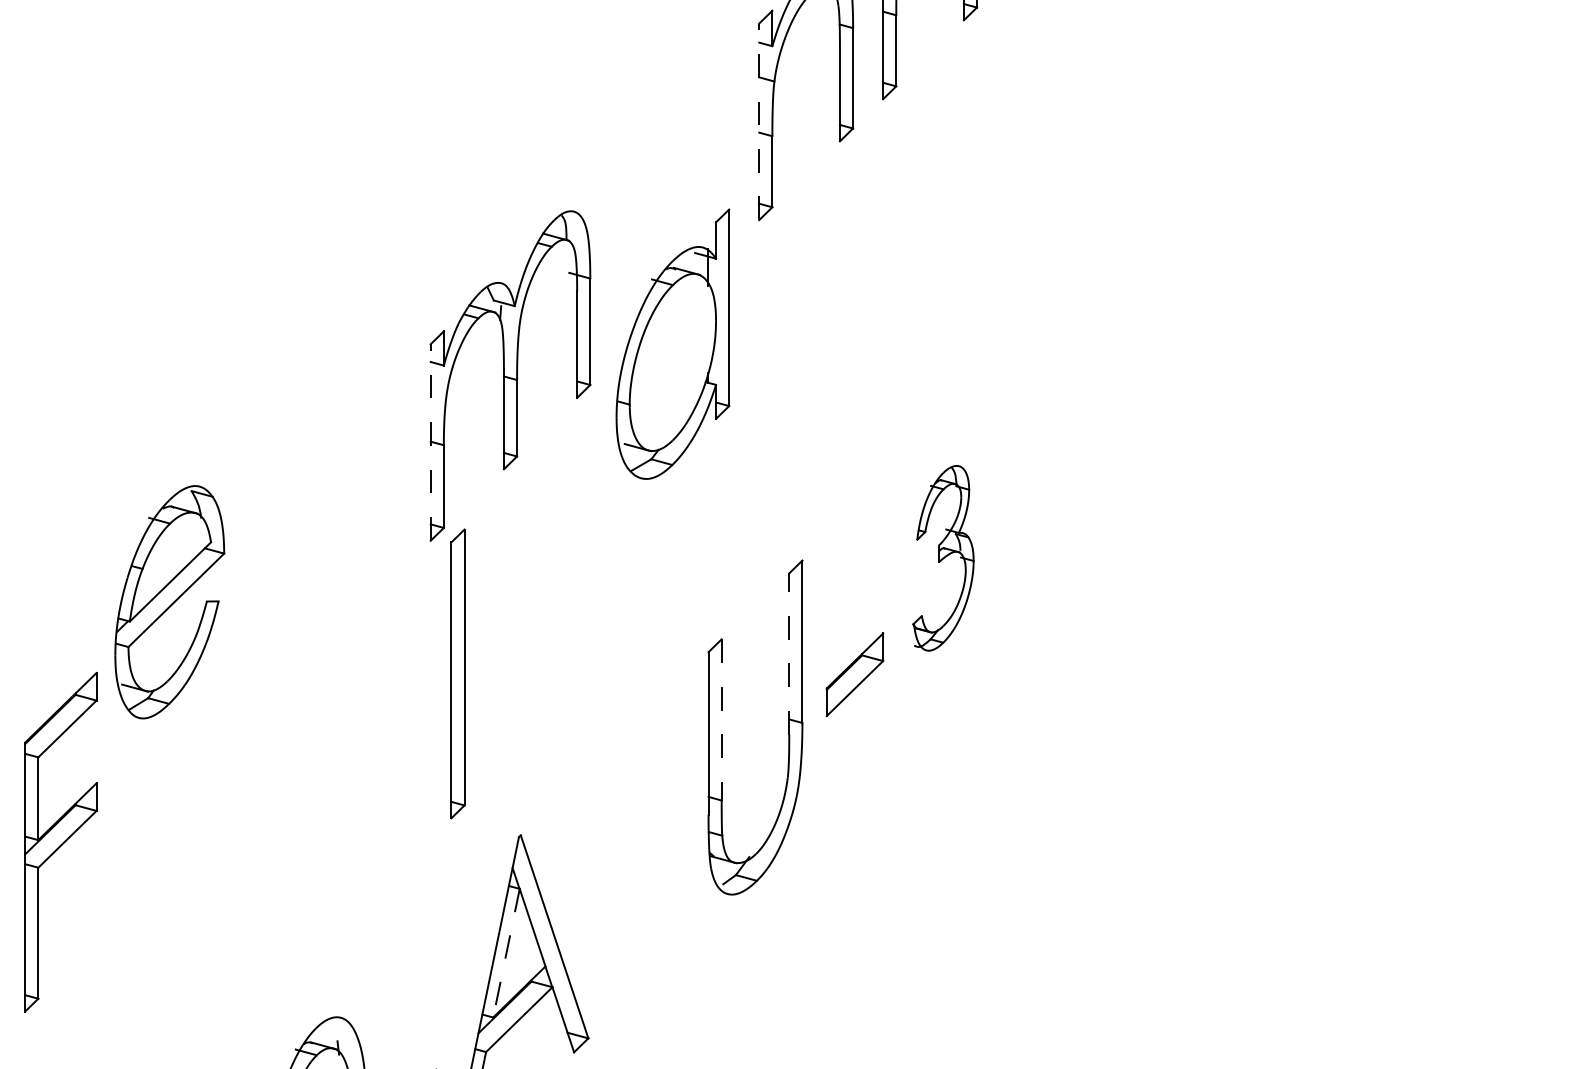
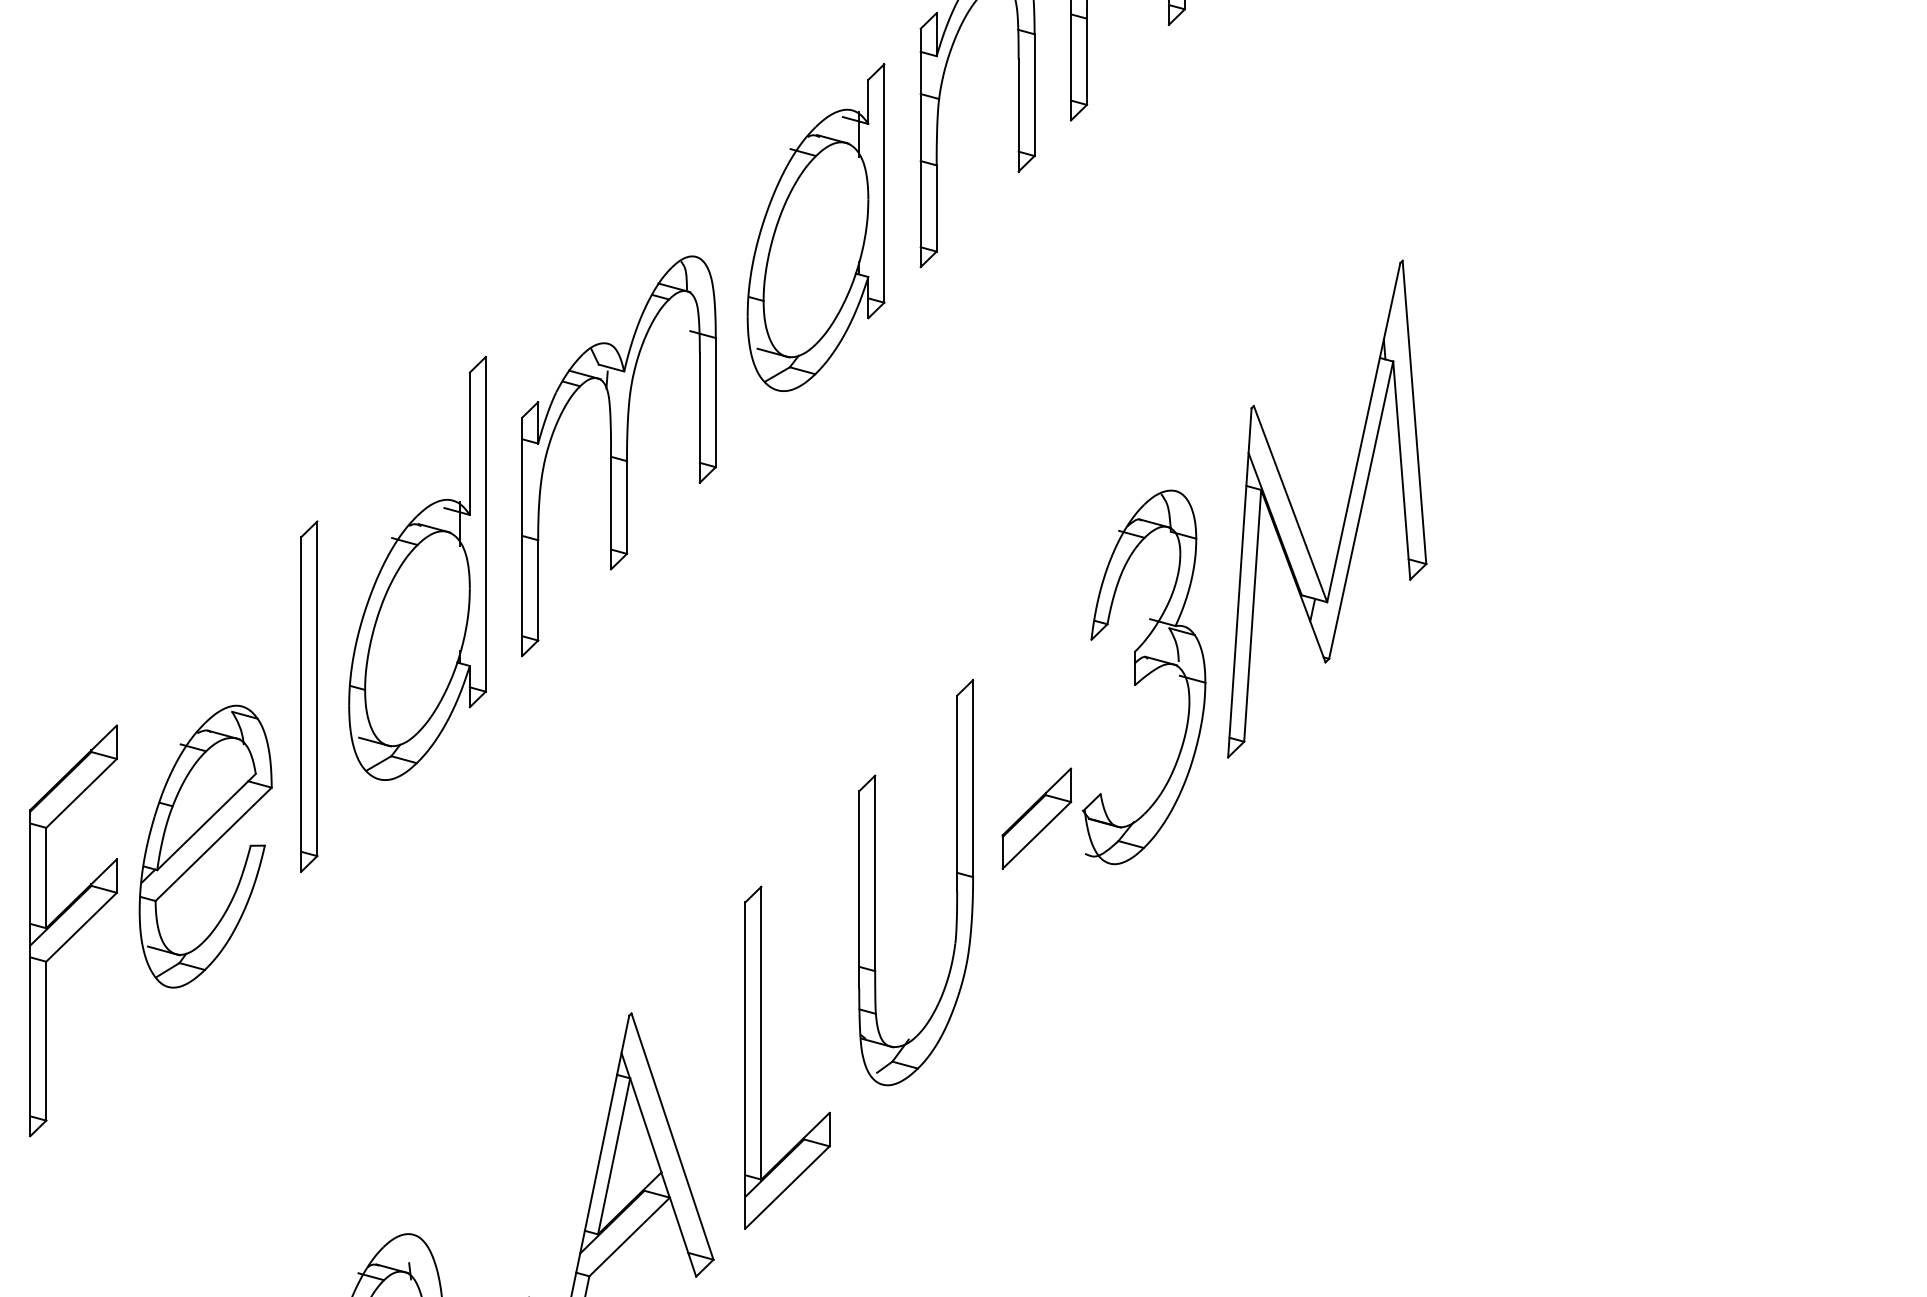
line: (759, 121) -> (920, 147), dashed -> solid
part: (672, 344) -> (815, 227), moved
part: (1109, 421) -> (1345, 511), added
line: (430, 442) -> (522, 536), dashed -> solid
part: (344, 468) -> (417, 568), added
part: (942, 558) -> (1143, 677), size x1.67
part: (169, 602) -> (205, 846), moved
line: (789, 654) -> (957, 793), dashed -> solid
part: (458, 673) -> (309, 696), moved
line: (721, 719) -> (875, 873), dashed -> solid
part: (60, 842) -> (73, 930), moved
part: (627, 871) -> (761, 1057), added
line: (506, 953) -> (614, 1156), dashed -> solid

